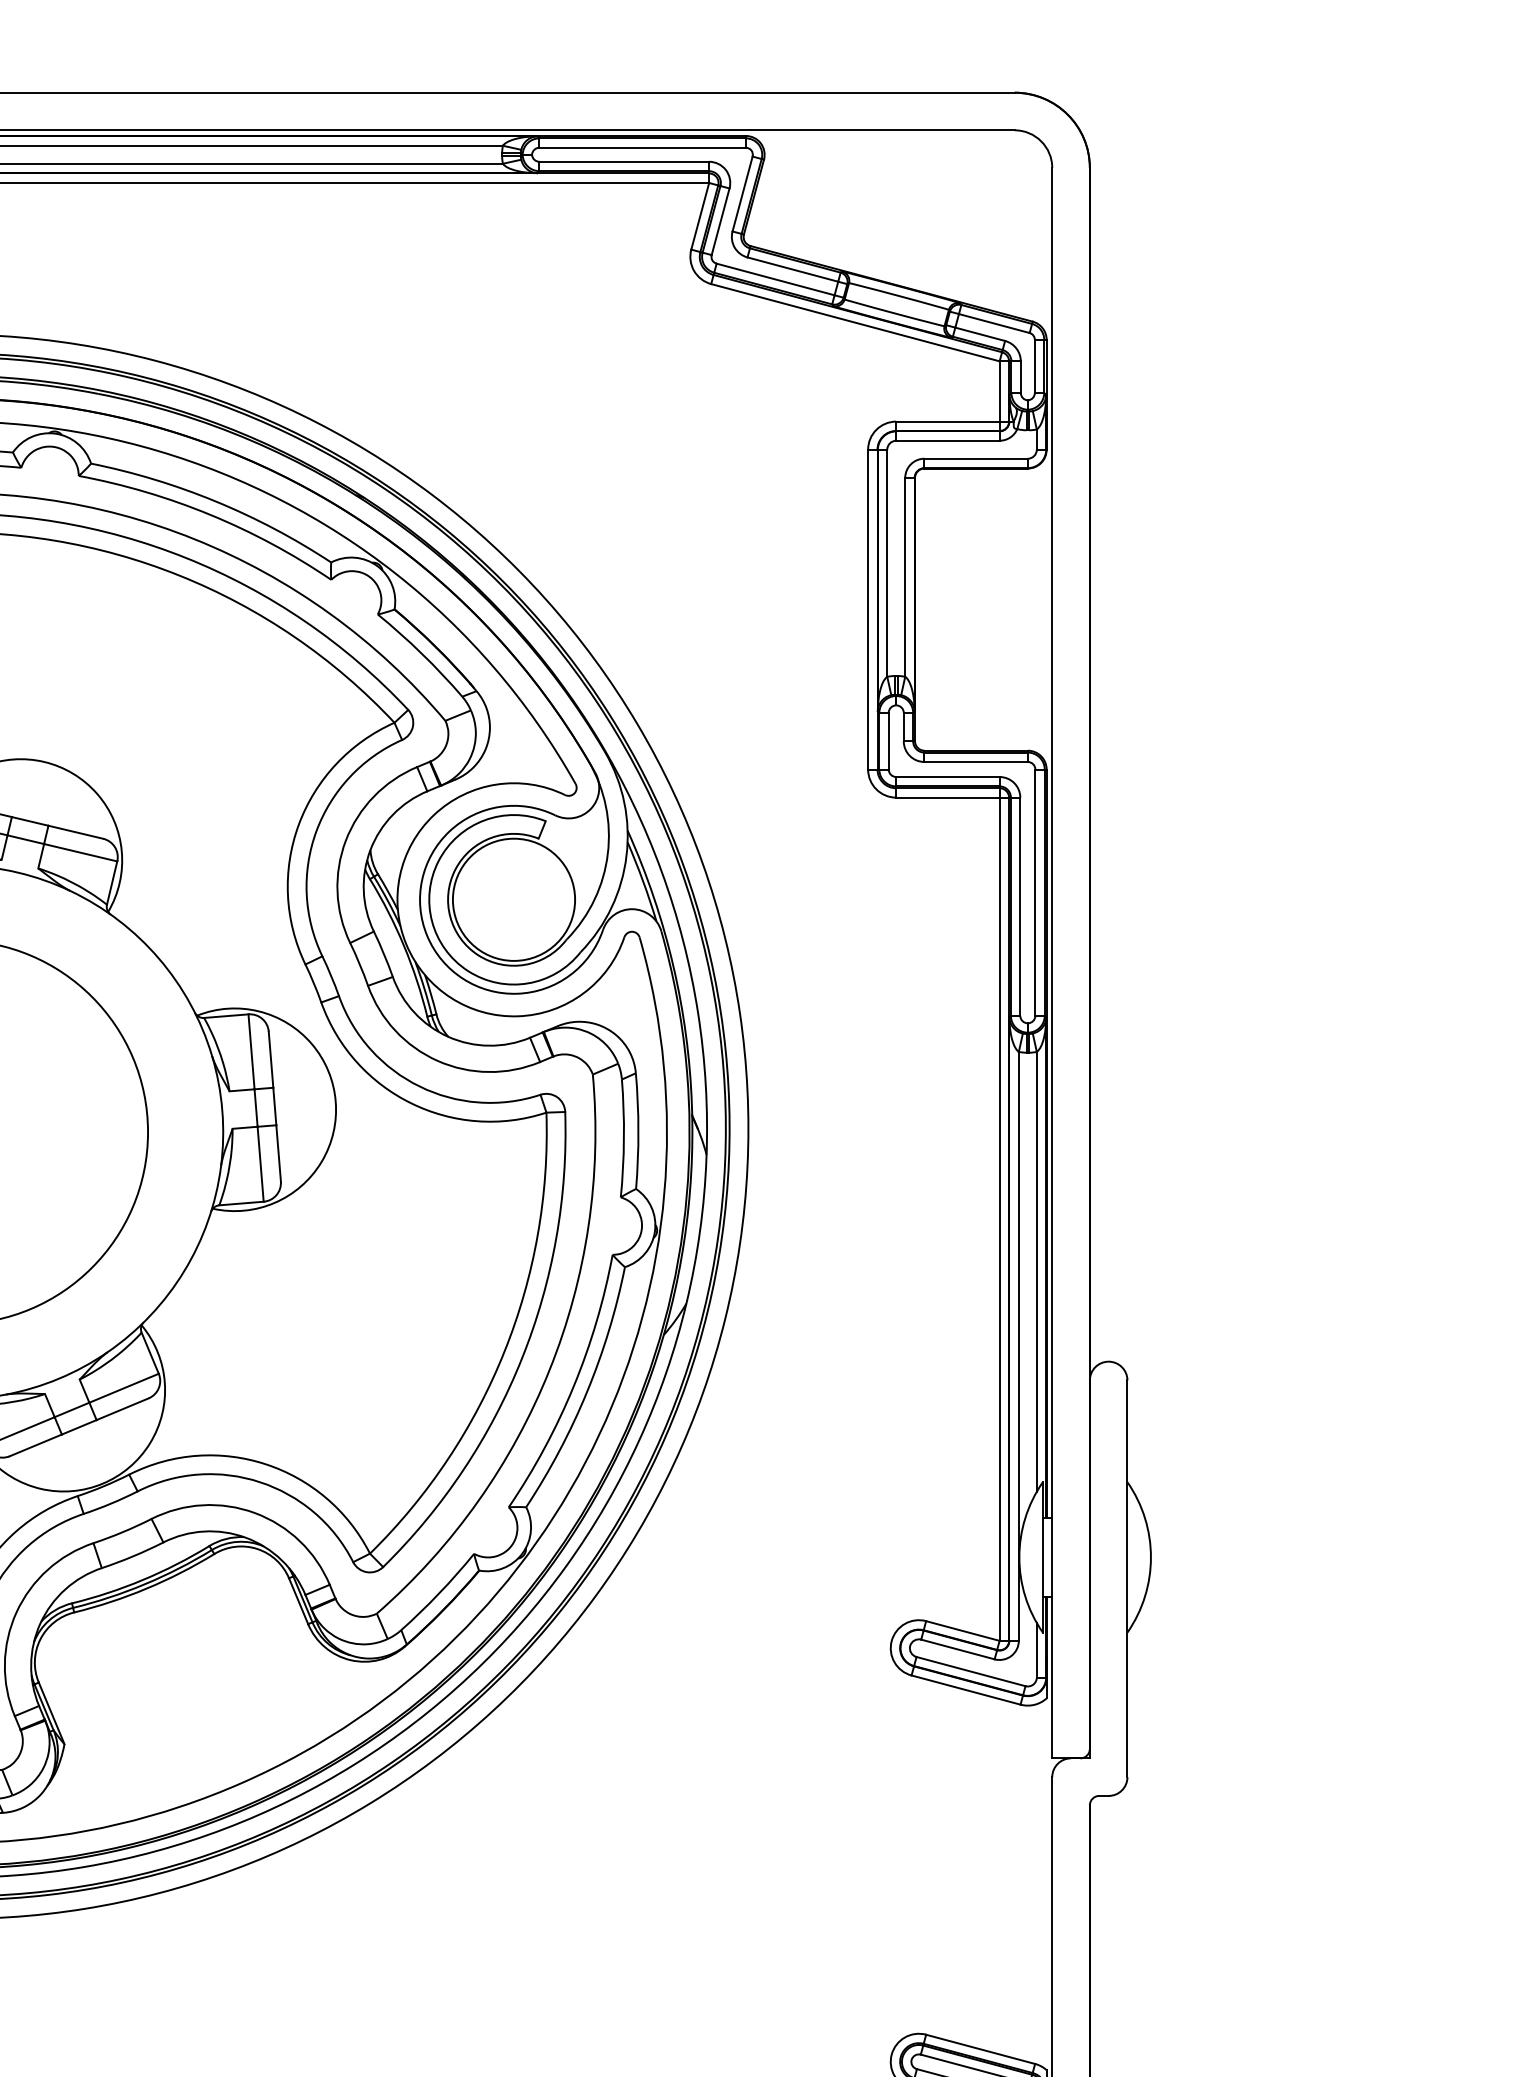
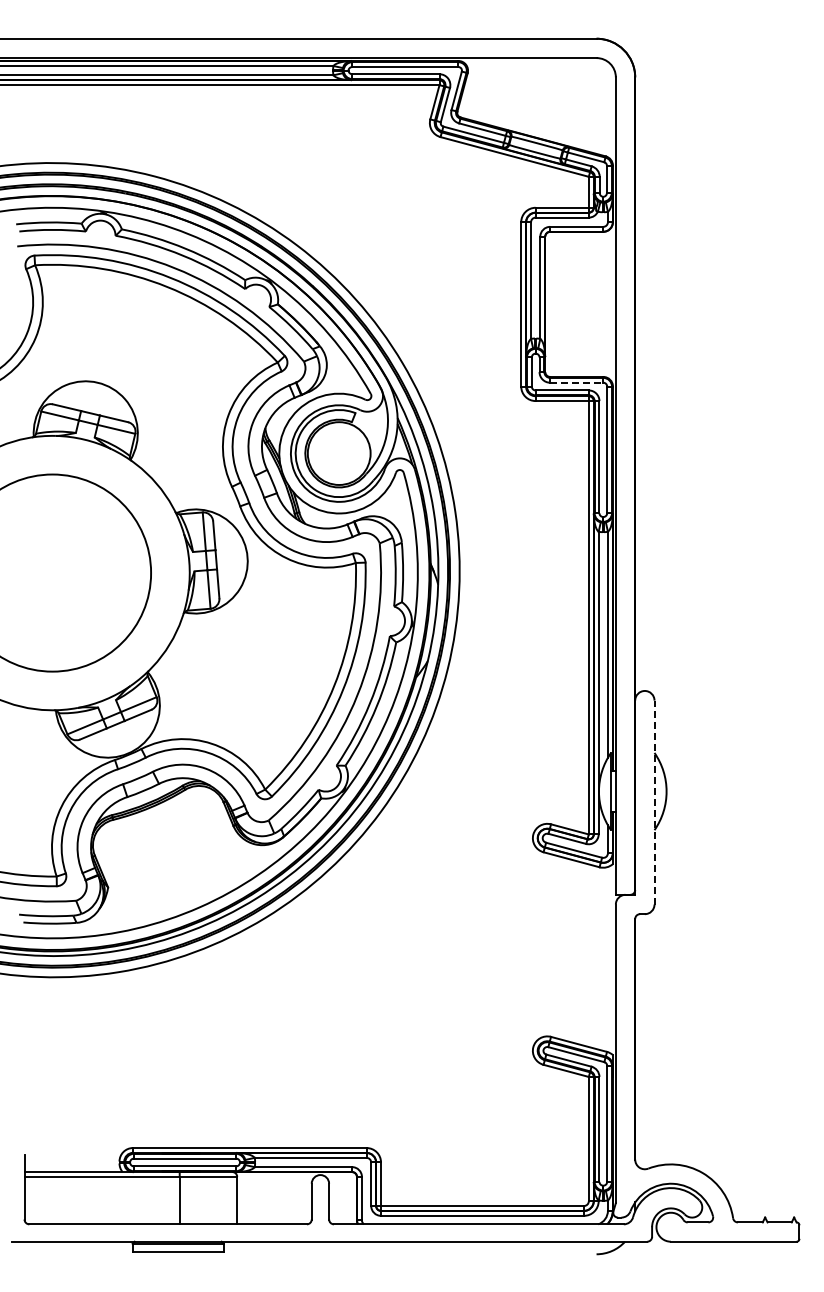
line: (975, 761) -> (576, 382), solid -> dashed
line: (1127, 1578) -> (654, 802), solid -> dashed

